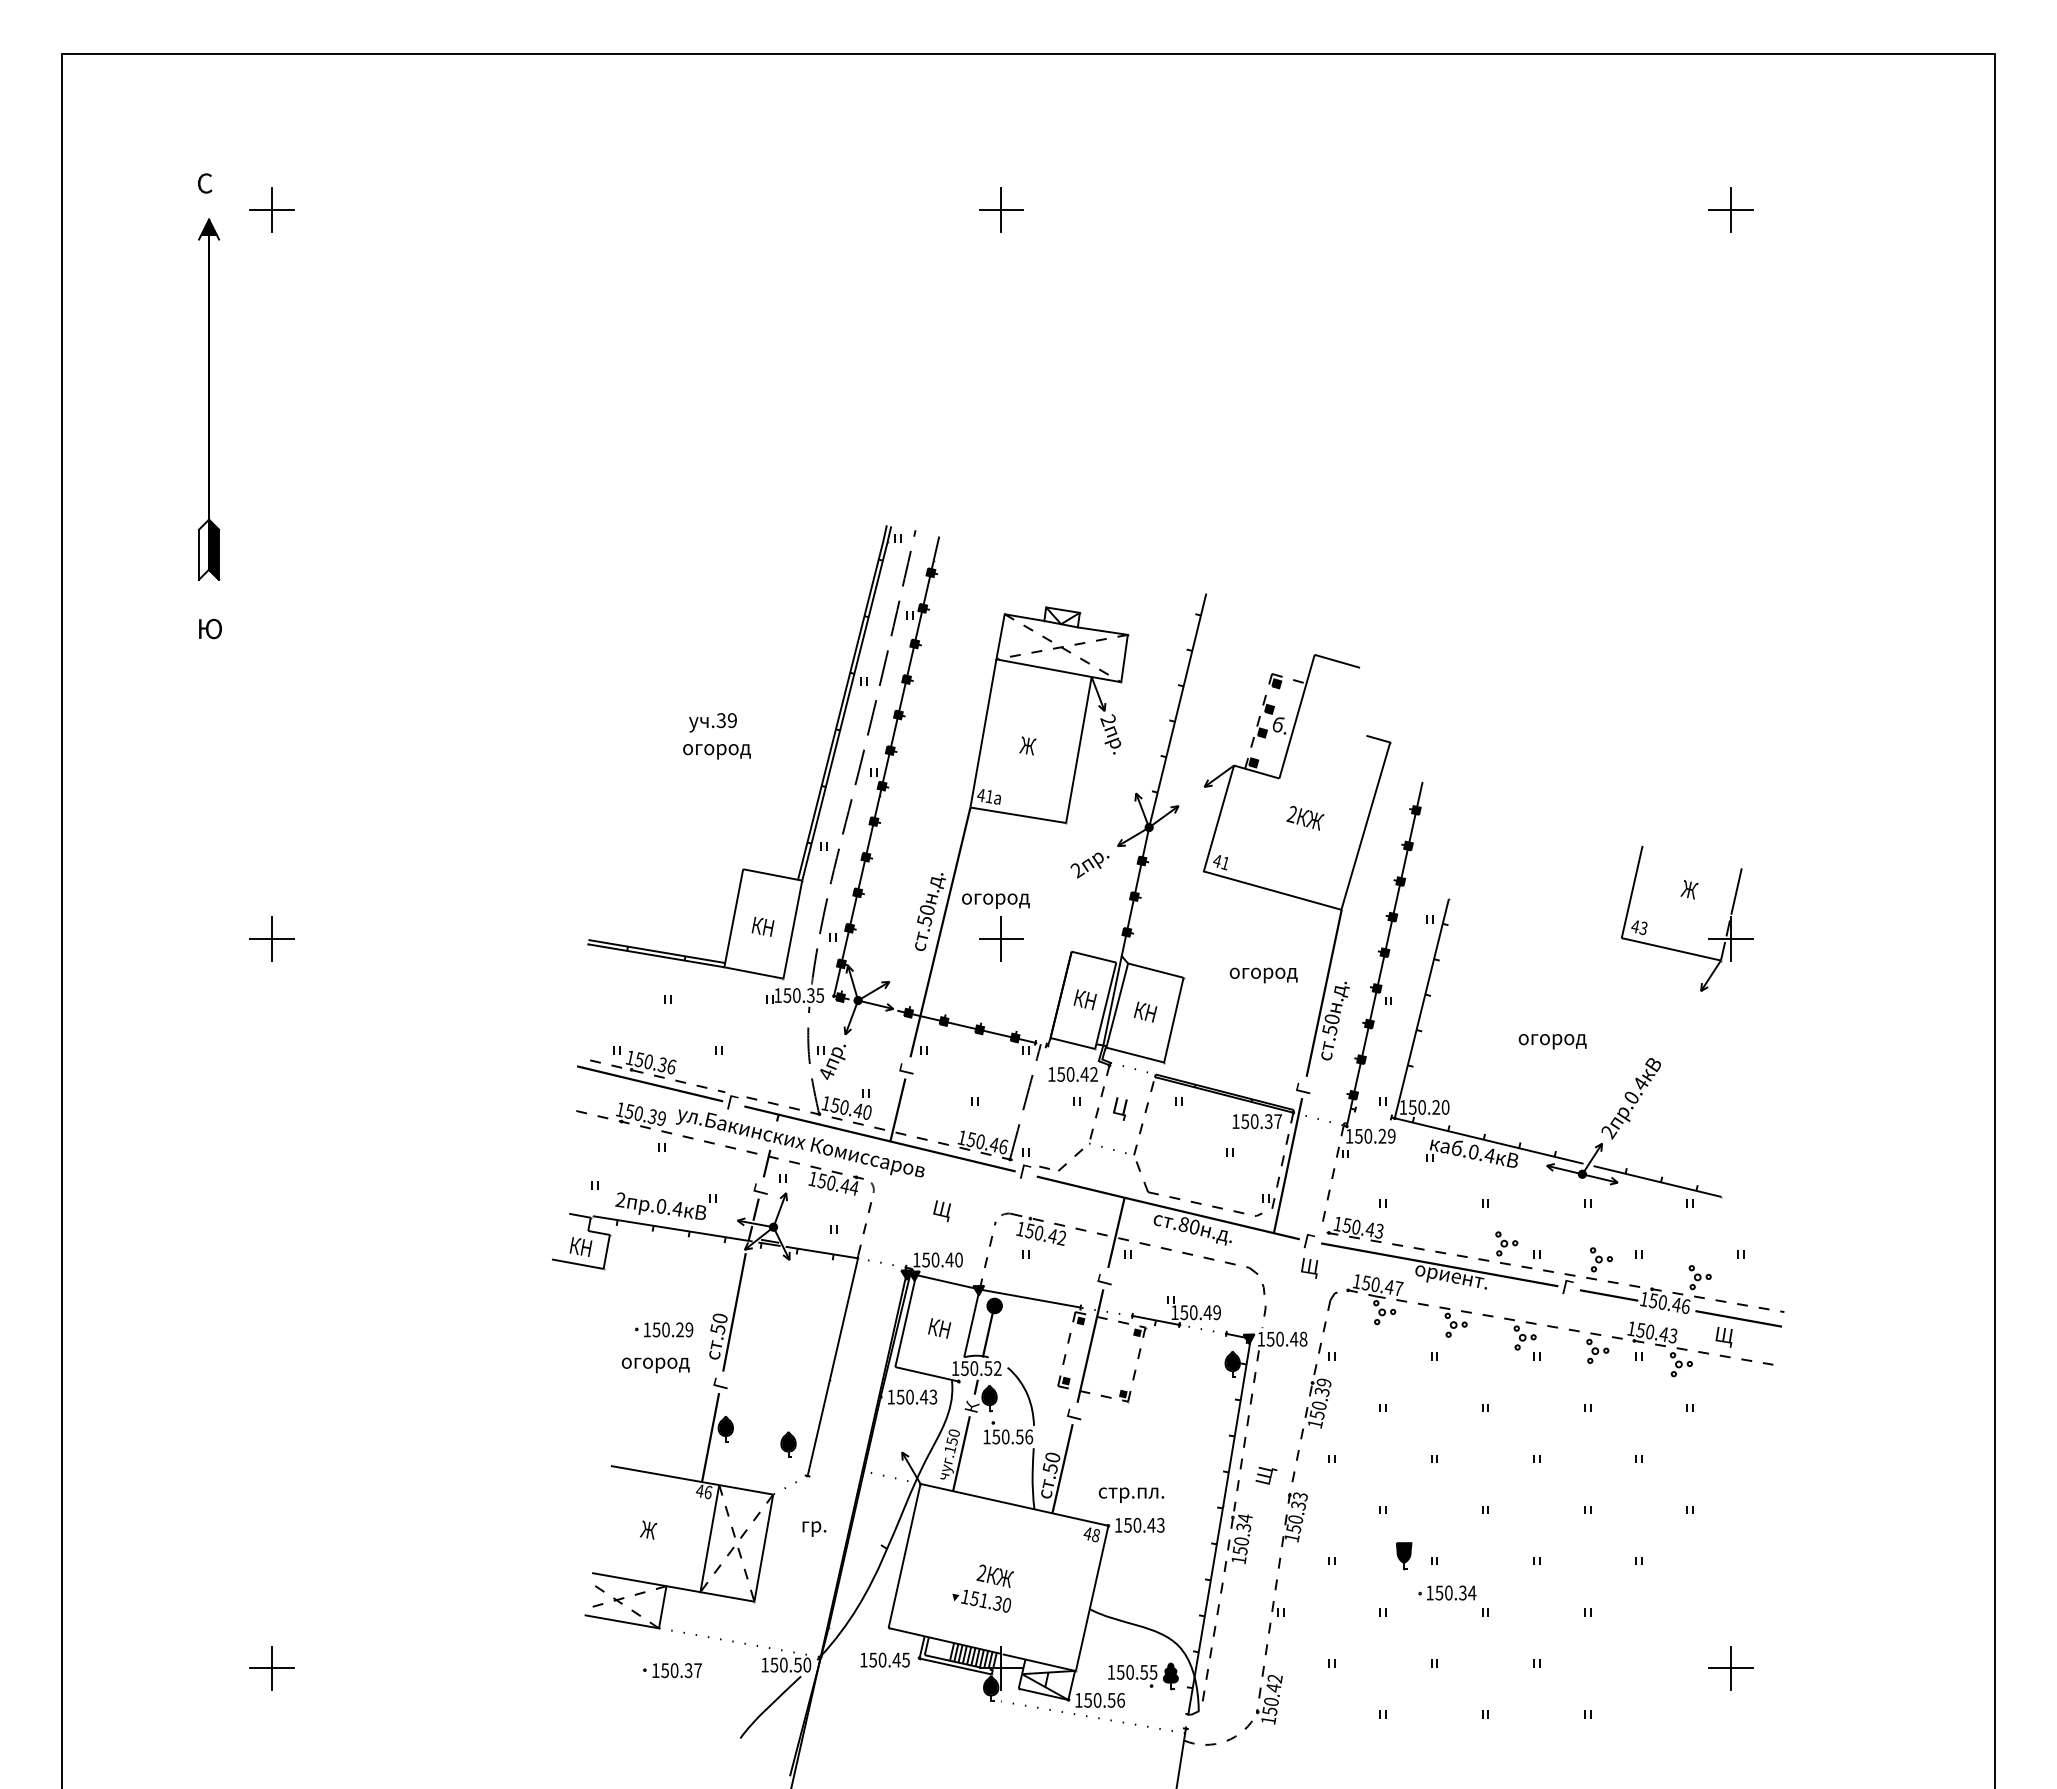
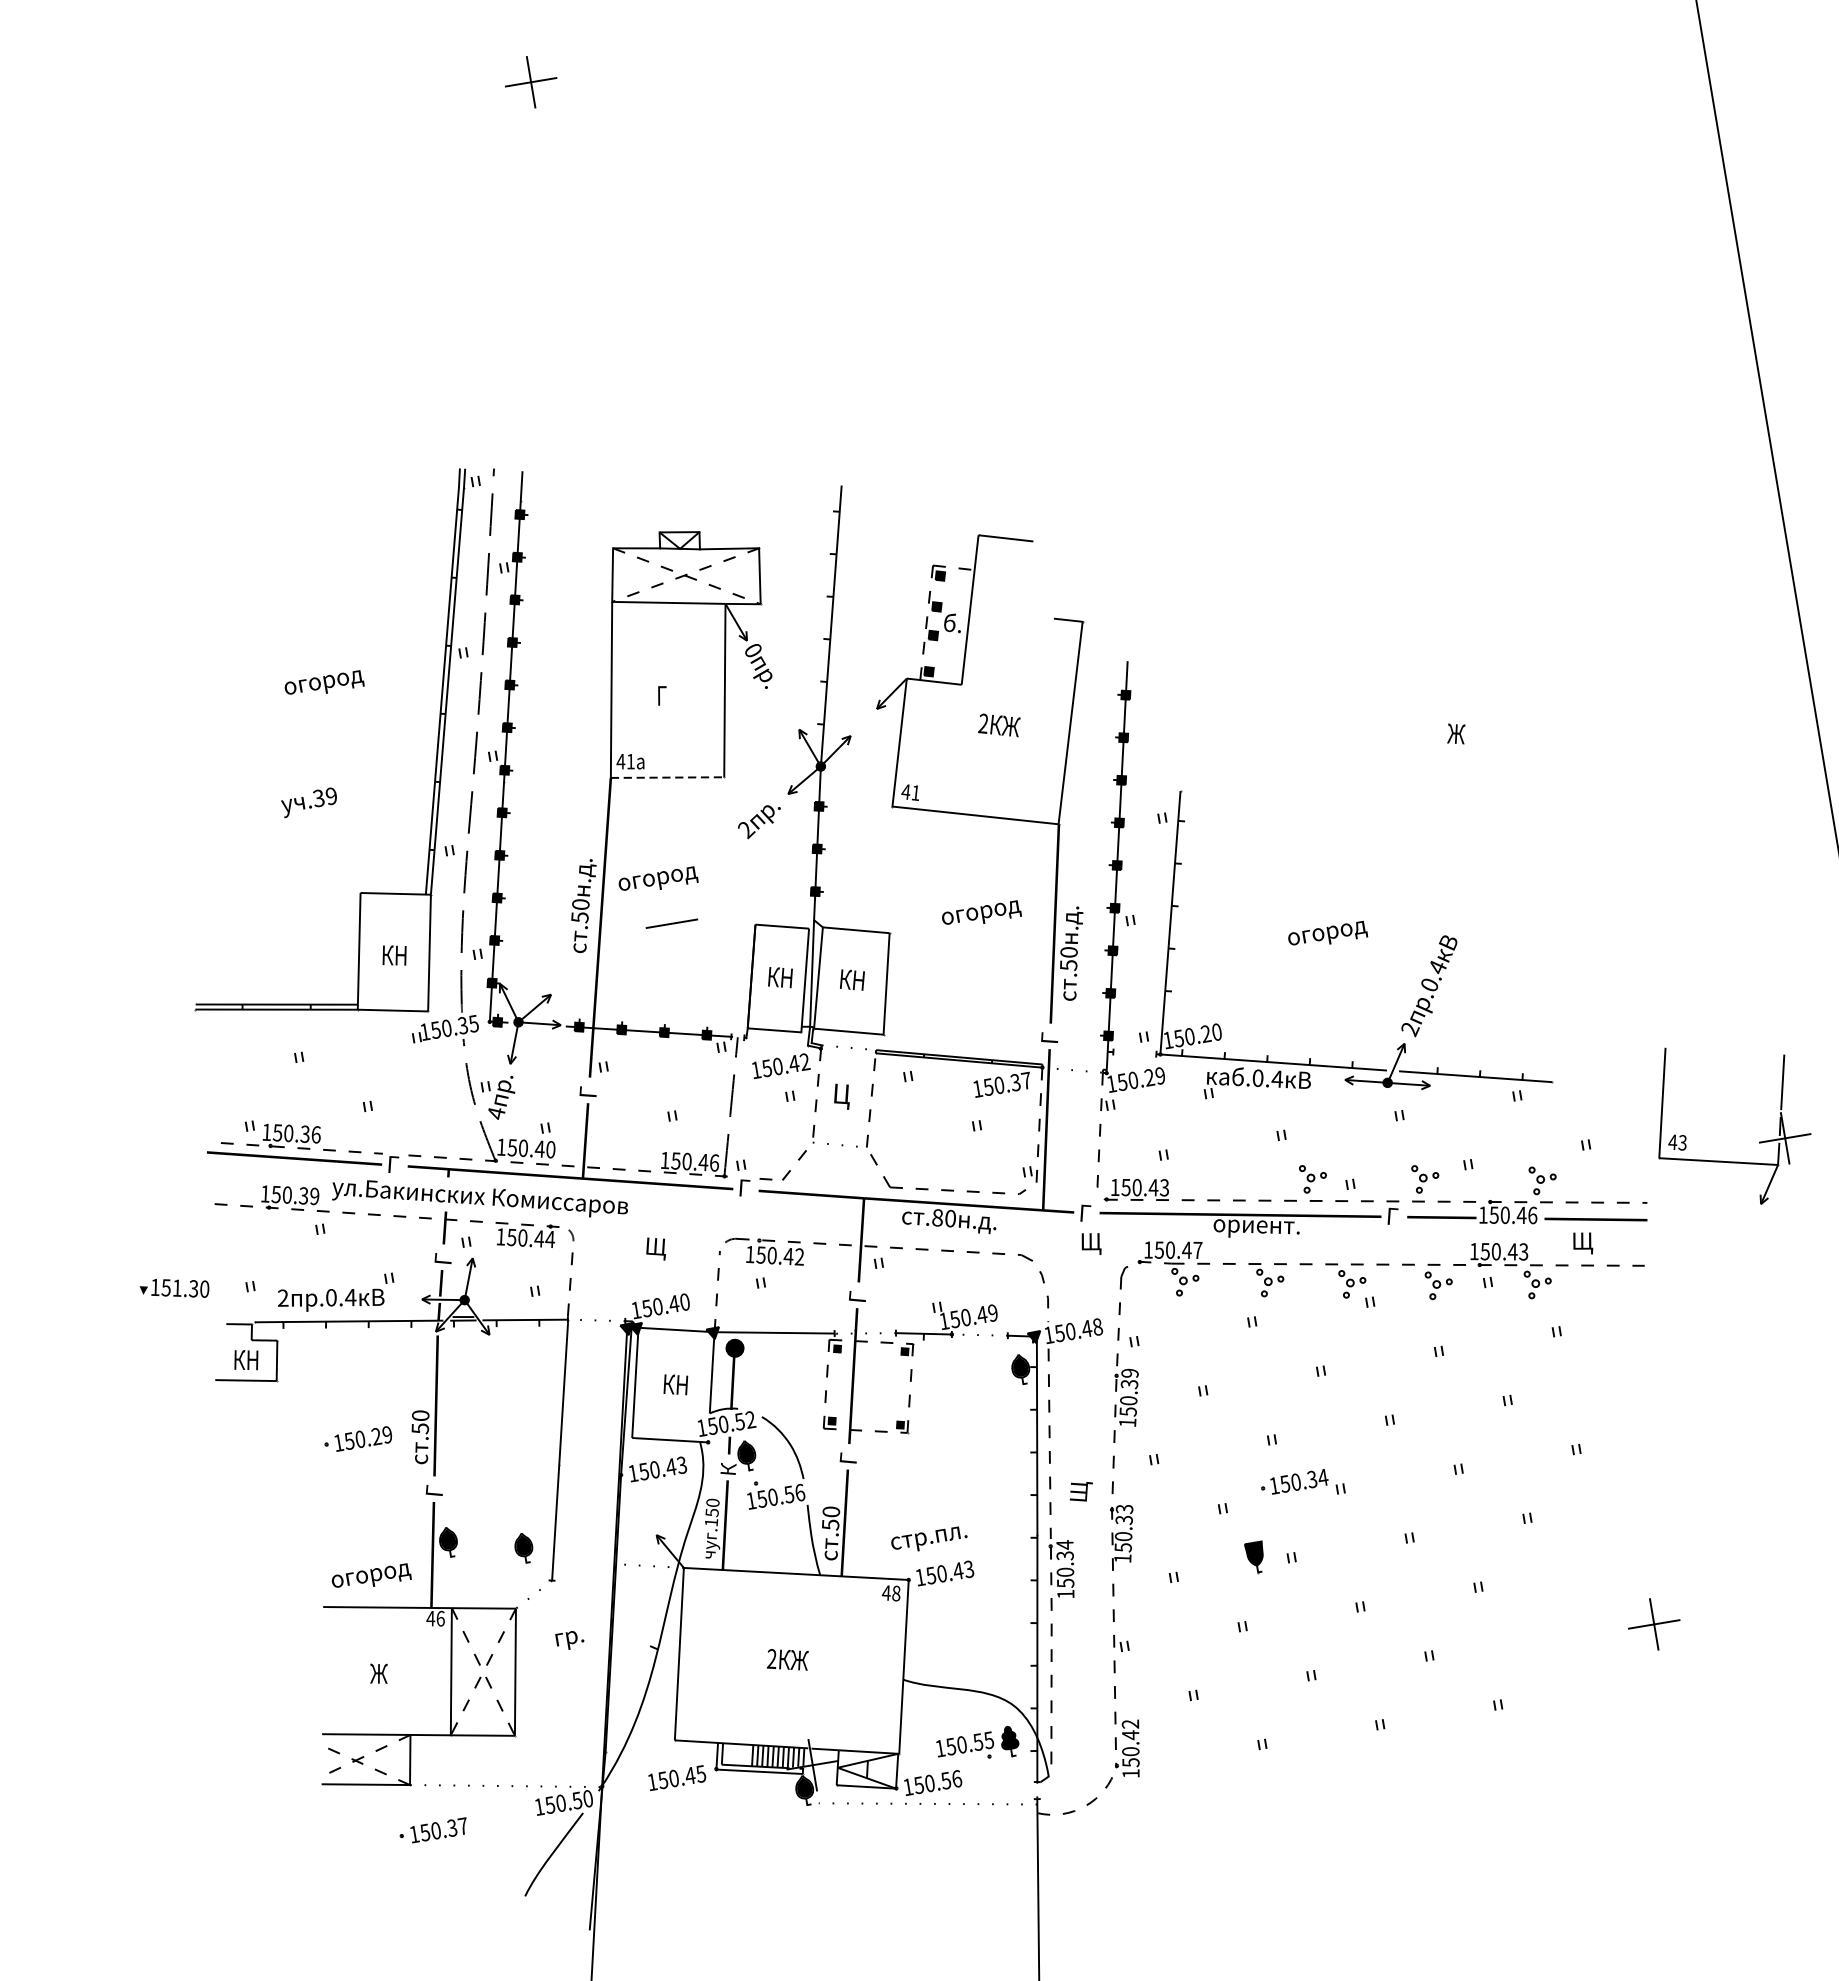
text: (1107, 720) -> (752, 651), 2 -> 0
text: (712, 722) -> (308, 802), moved
text: (1027, 745) -> (664, 695), Ж -> Г
text: (716, 751) -> (323, 684), moved
line: (1018, 815) -> (667, 777), solid -> dashed
part: (1708, 938) -> (1759, 1141), moved
line: (1001, 939) -> (672, 924), removed
text: (655, 1365) -> (371, 1578), moved
text: (1447, 1592) -> (1294, 1481), moved
text: (981, 1600) -> (174, 1288), moved

